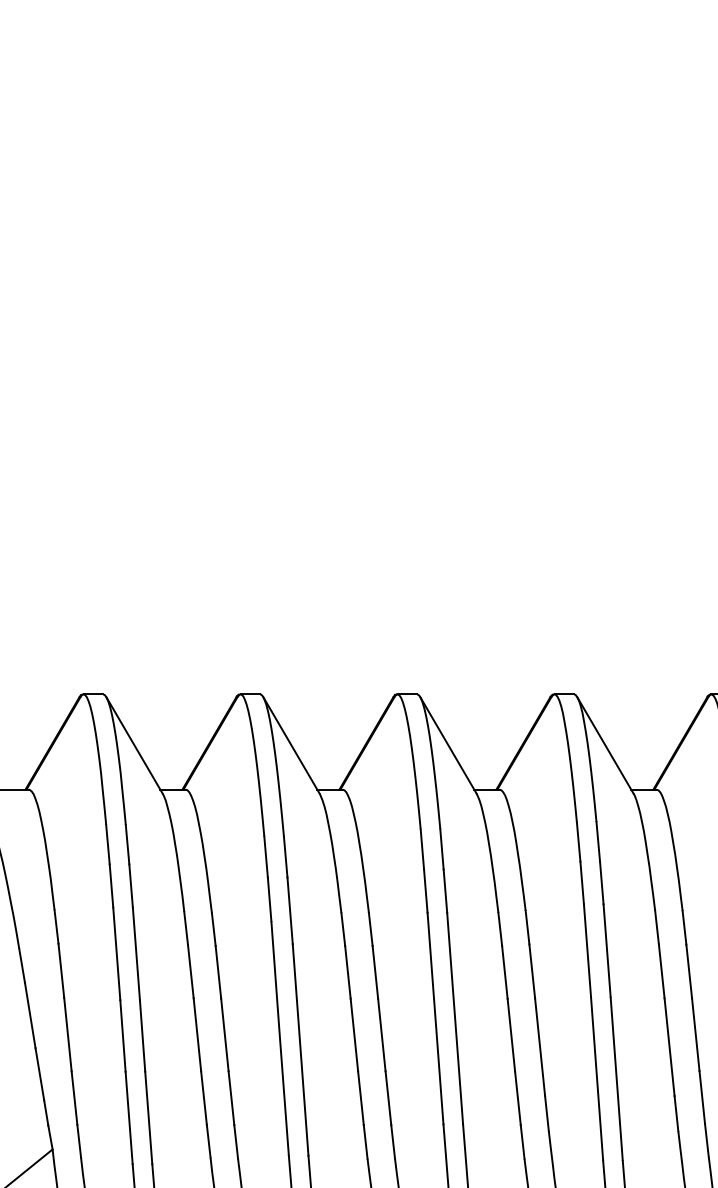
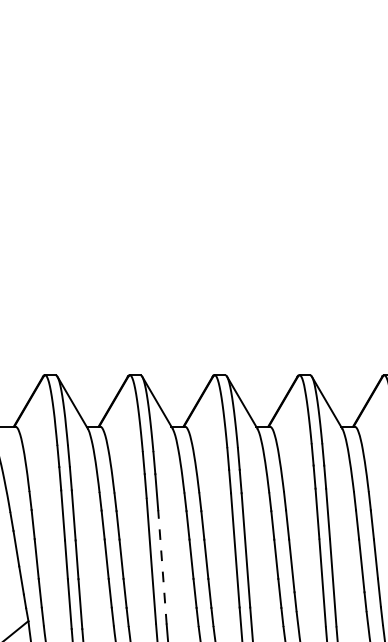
line: (300, 1048) -> (162, 566), solid -> dashed

